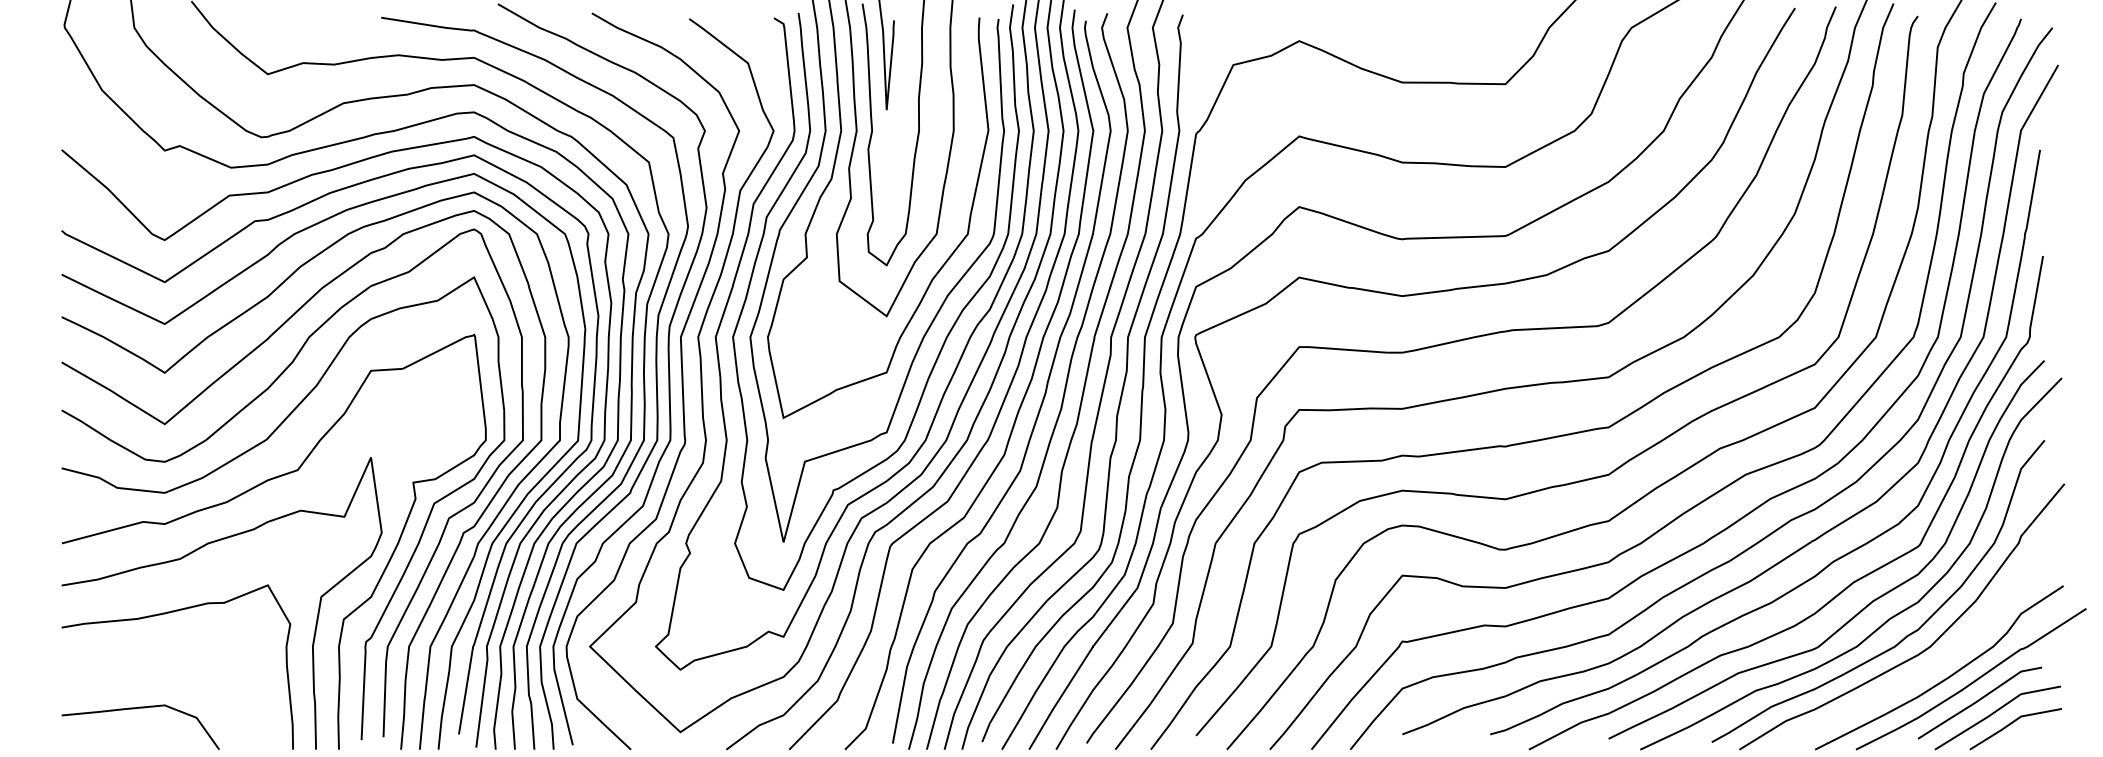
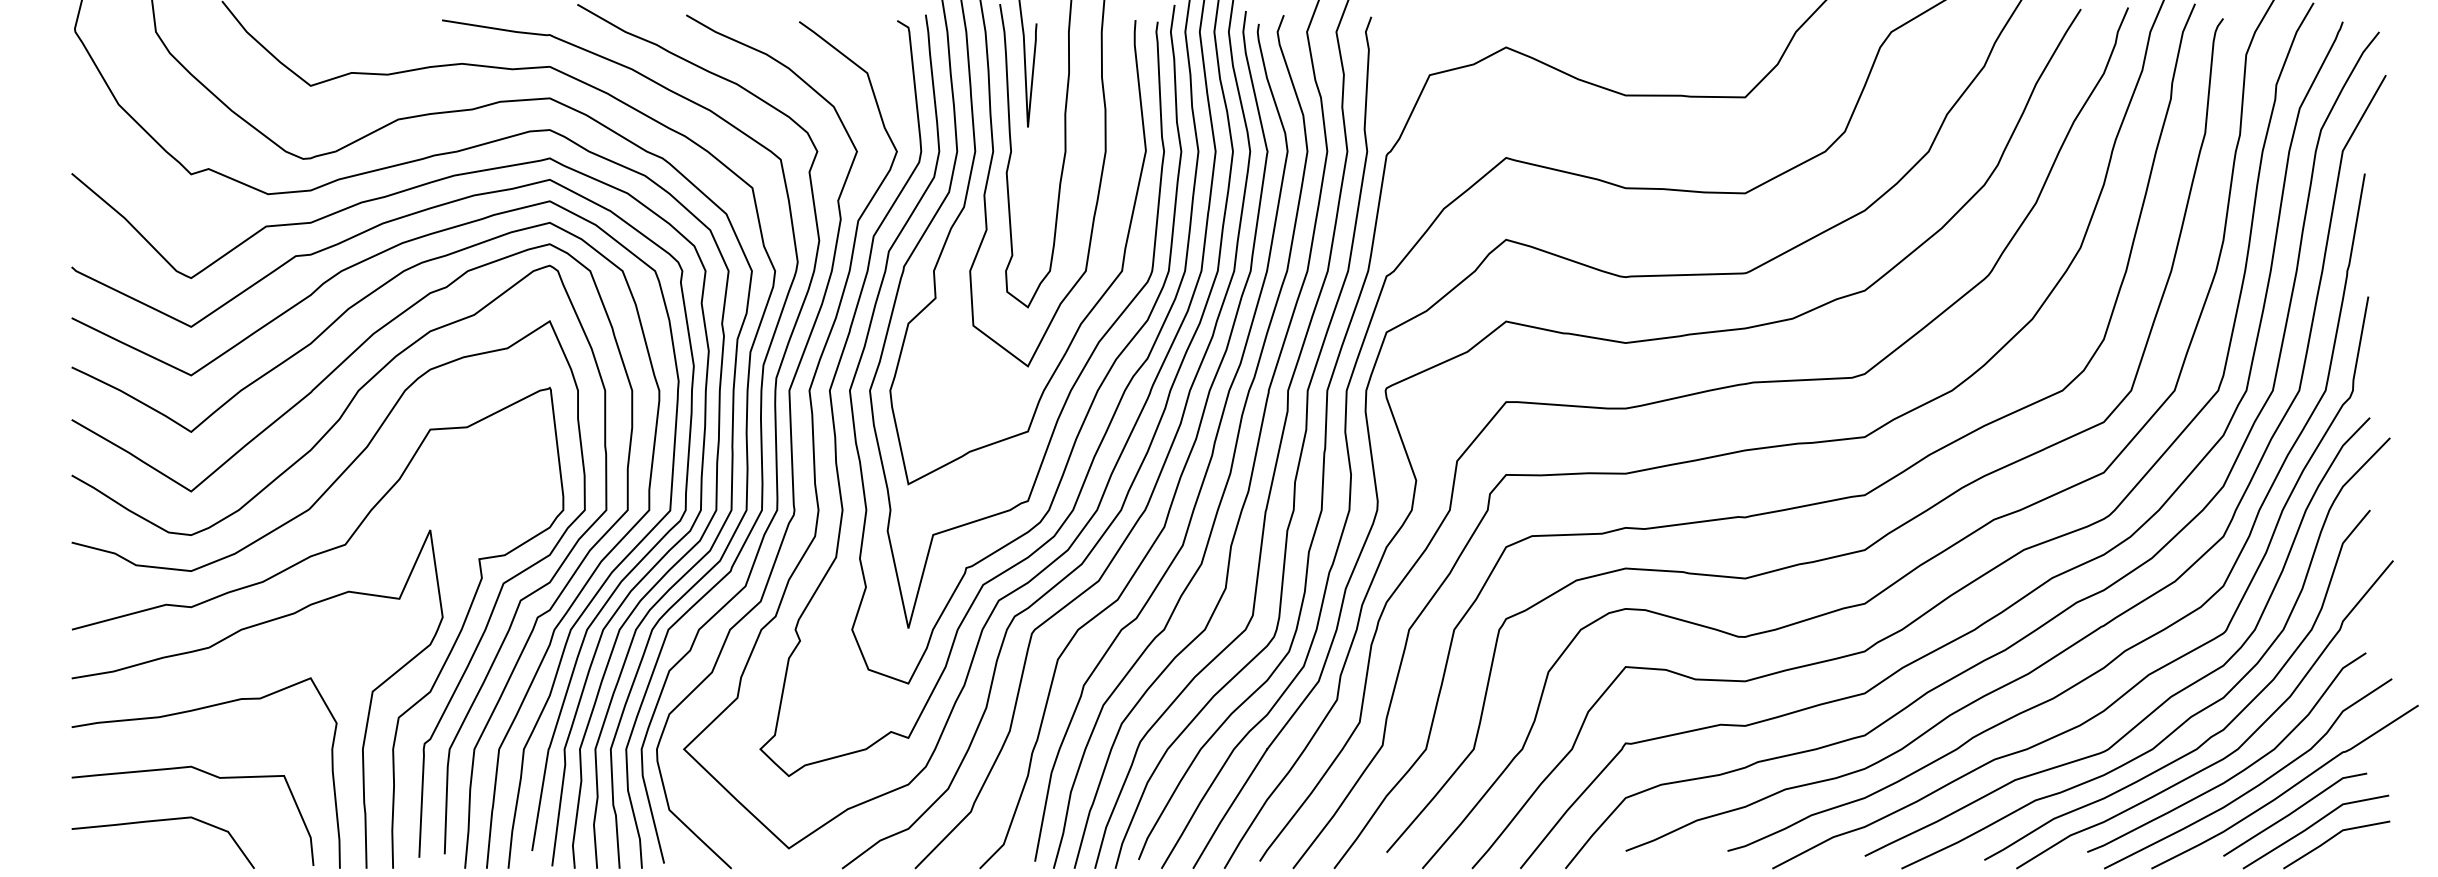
curve: (1930, 666) -> (2237, 772), added
curve: (181, 669) -> (210, 775), added

